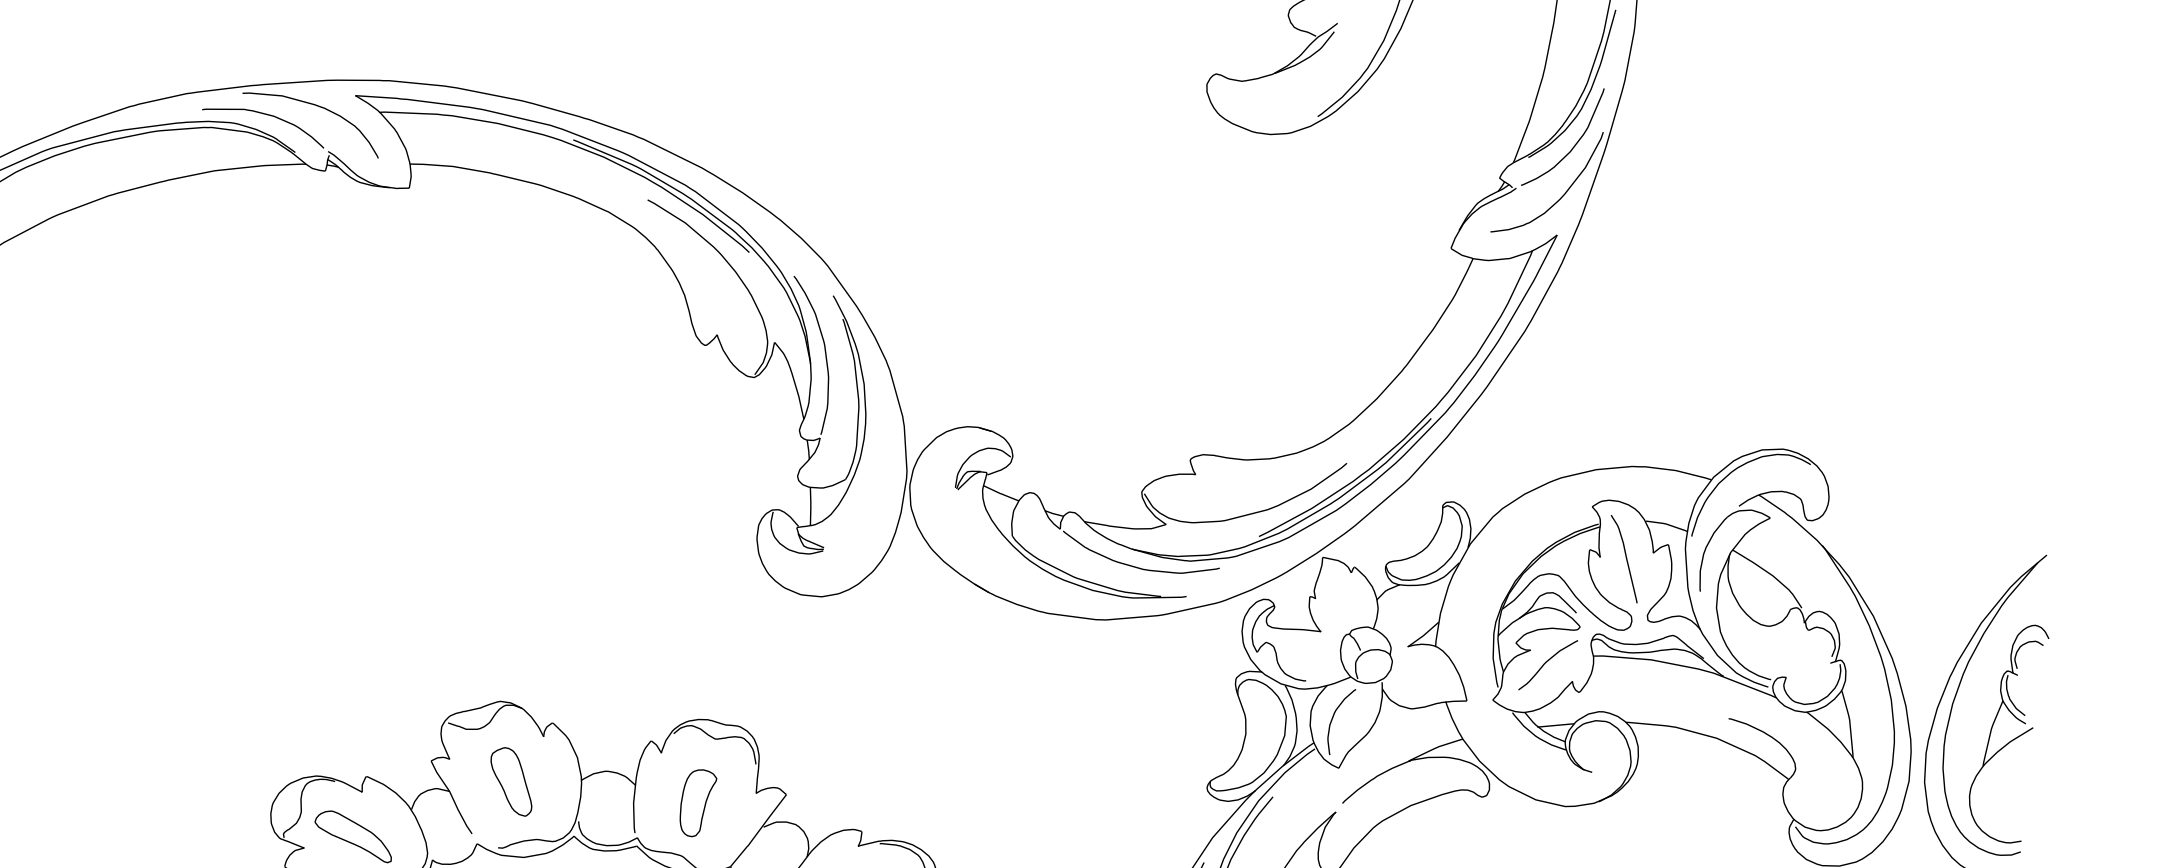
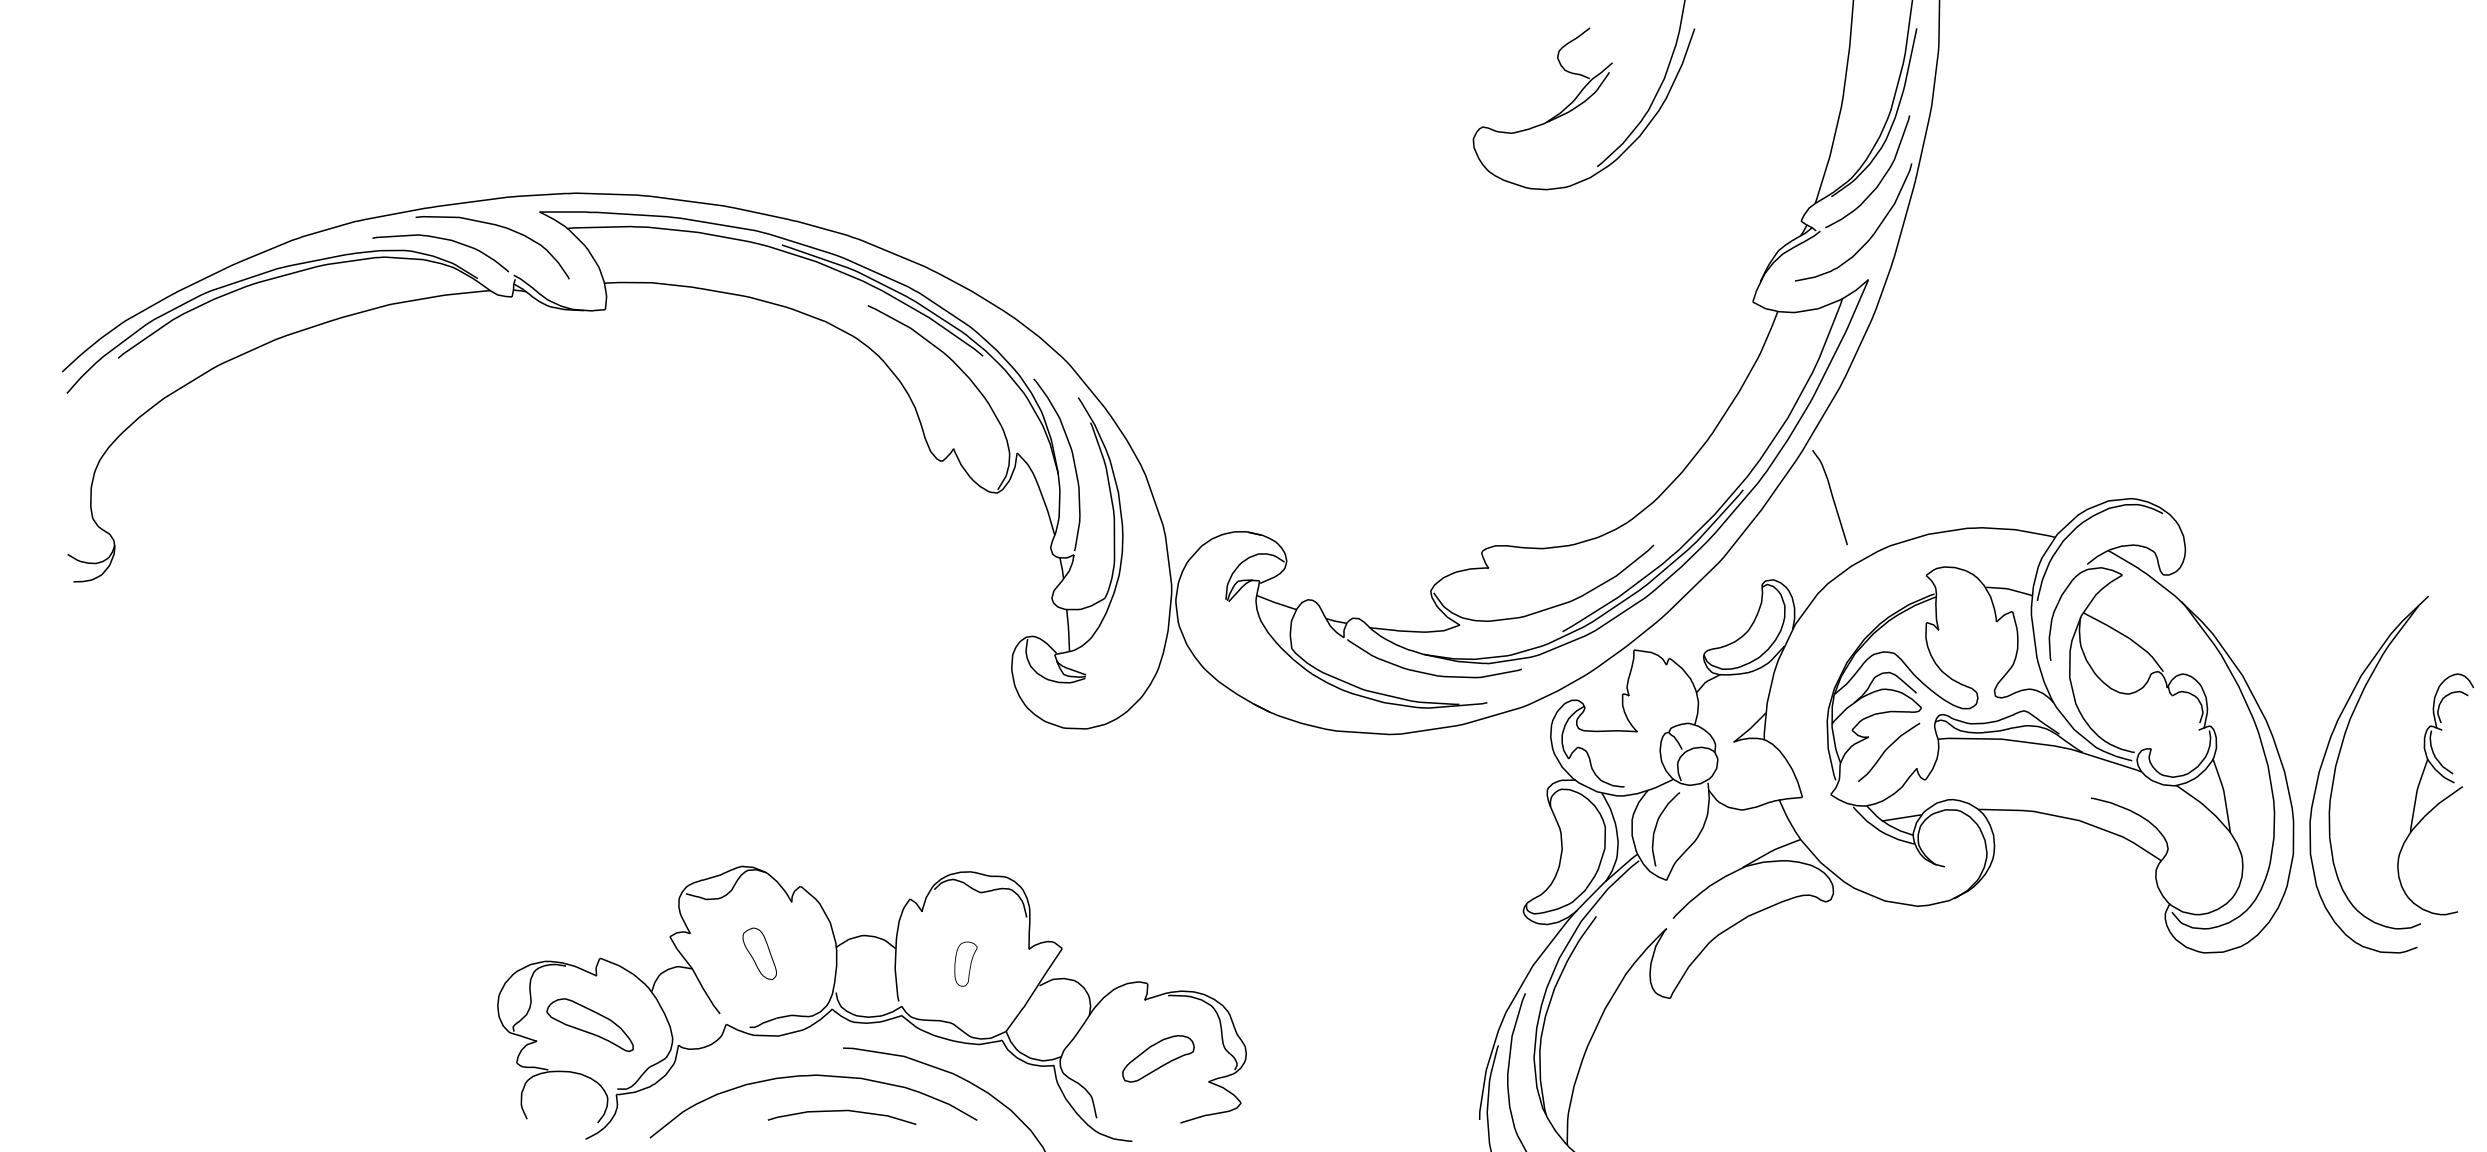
curve: (1625, 558) -> (1831, 496), moved
part: (2013, 739) -> (2441, 800), moved
part: (511, 781) -> (759, 953), size x0.7
part: (697, 802) -> (965, 963), size x0.6

